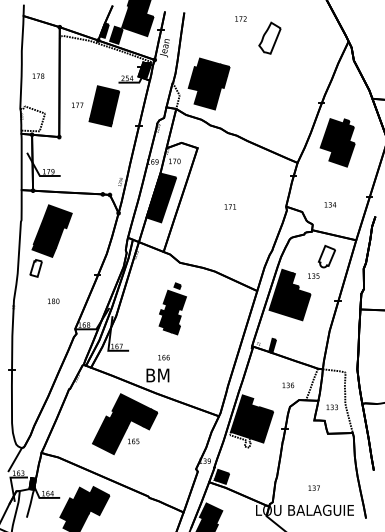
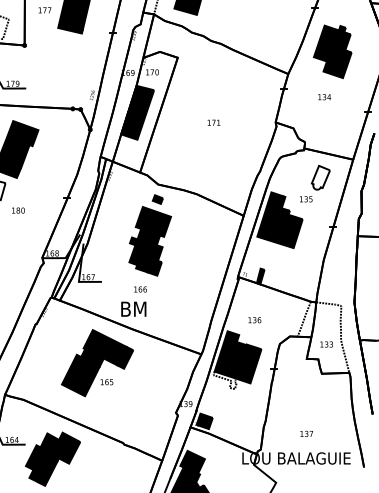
text: (330, 204) -> (324, 96), moved
text: (53, 301) -> (18, 210), moved
part: (172, 308) -> (149, 235), size x1.43
text: (288, 385) -> (255, 320), moved

